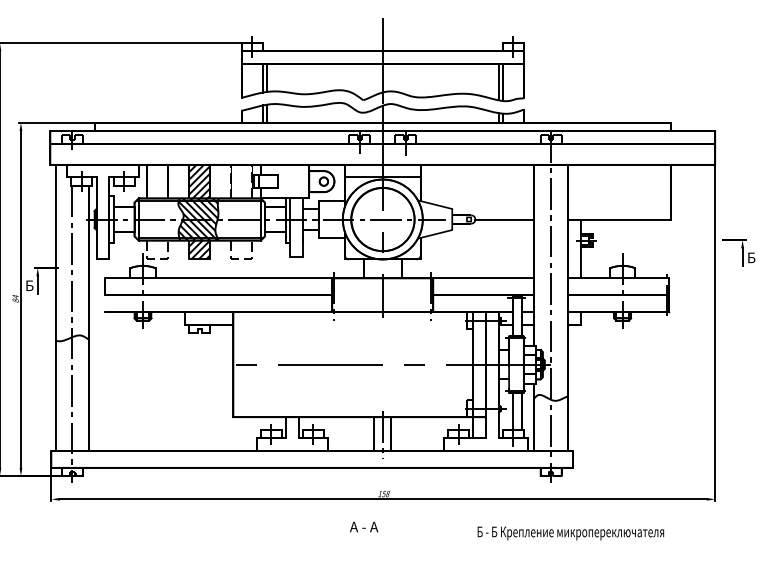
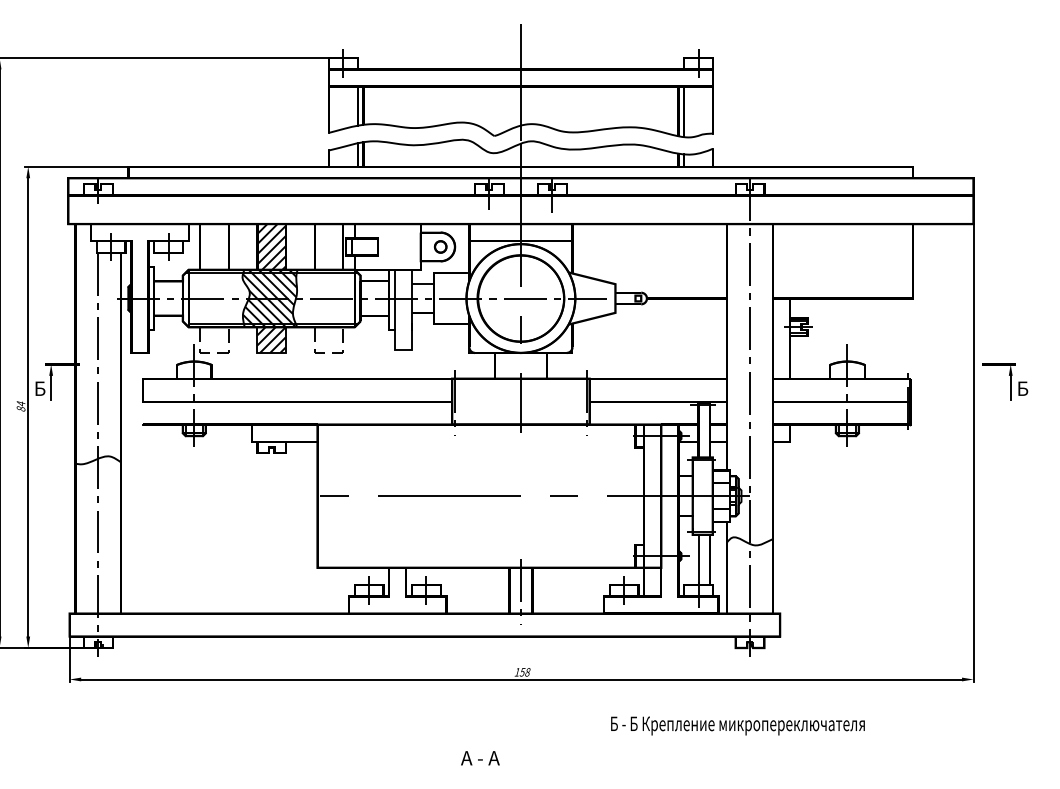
part: (738, 252) -> (1005, 381), moved
text: (364, 527) -> (480, 758), moved
text: (570, 533) -> (737, 725), moved

